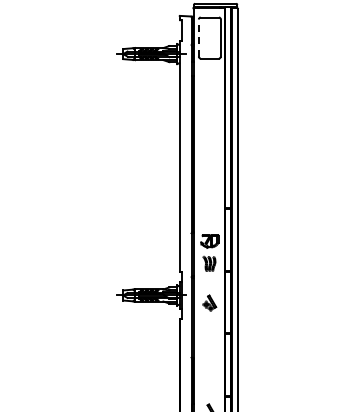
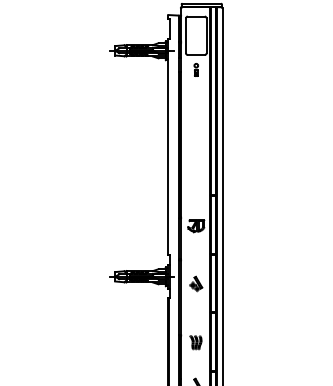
line: (198, 38) -> (185, 36), dashed -> solid
part: (209, 74) -> (195, 69), added
part: (209, 263) -> (195, 342), moved

